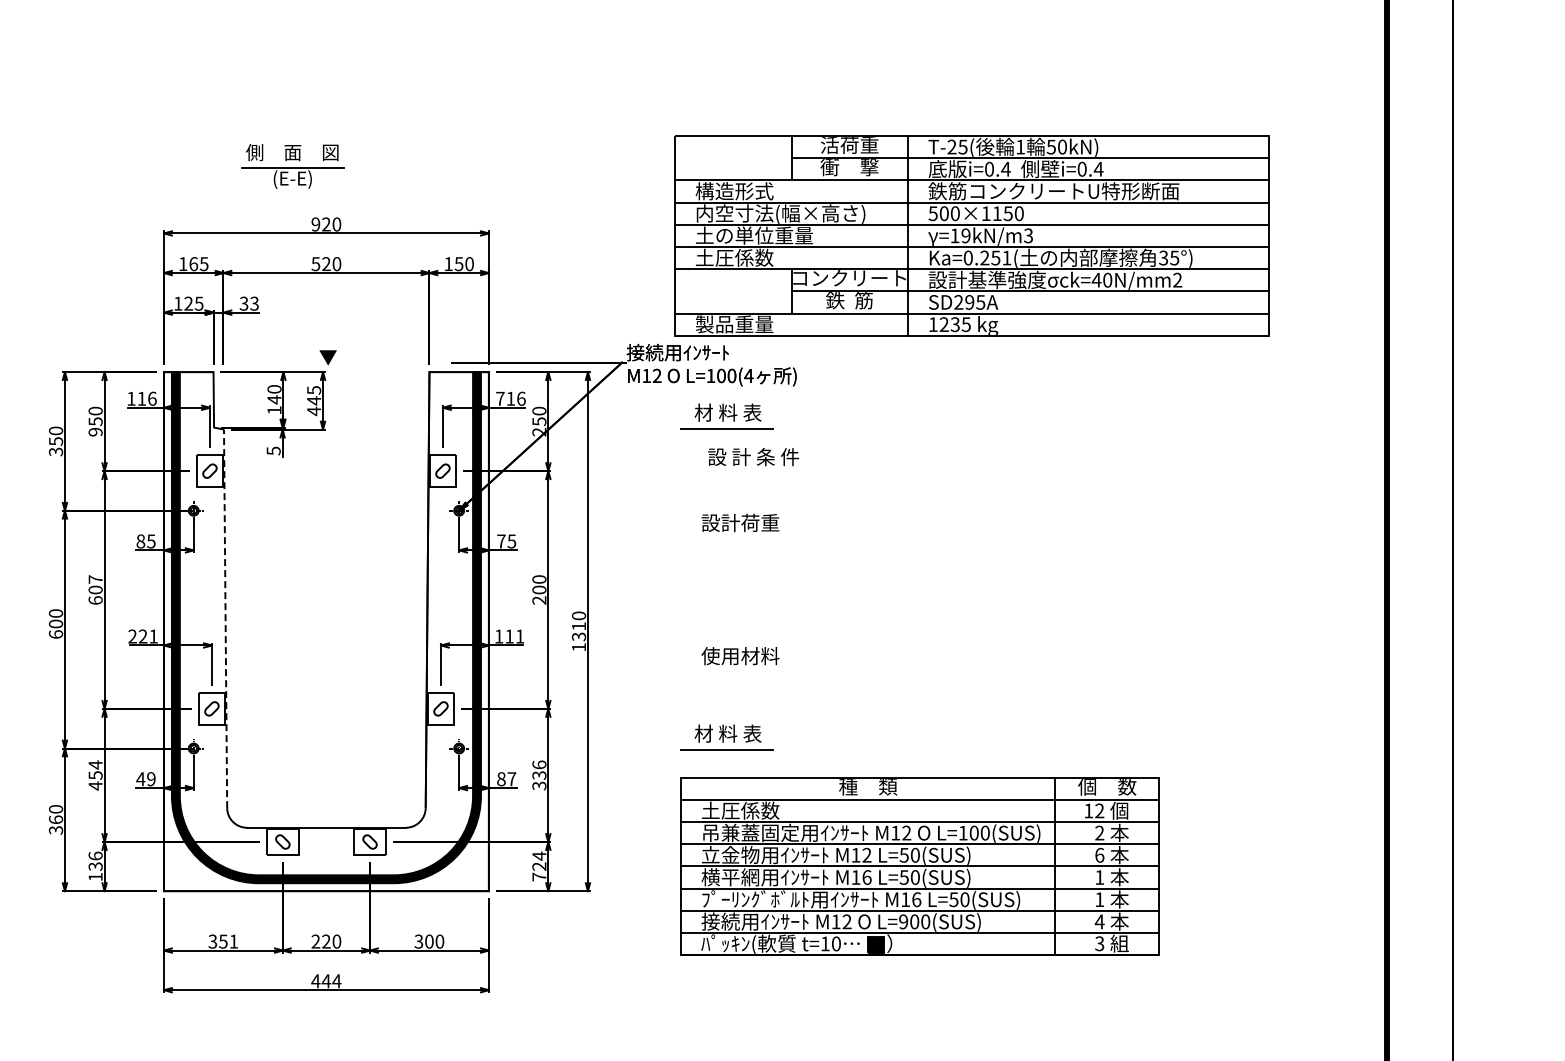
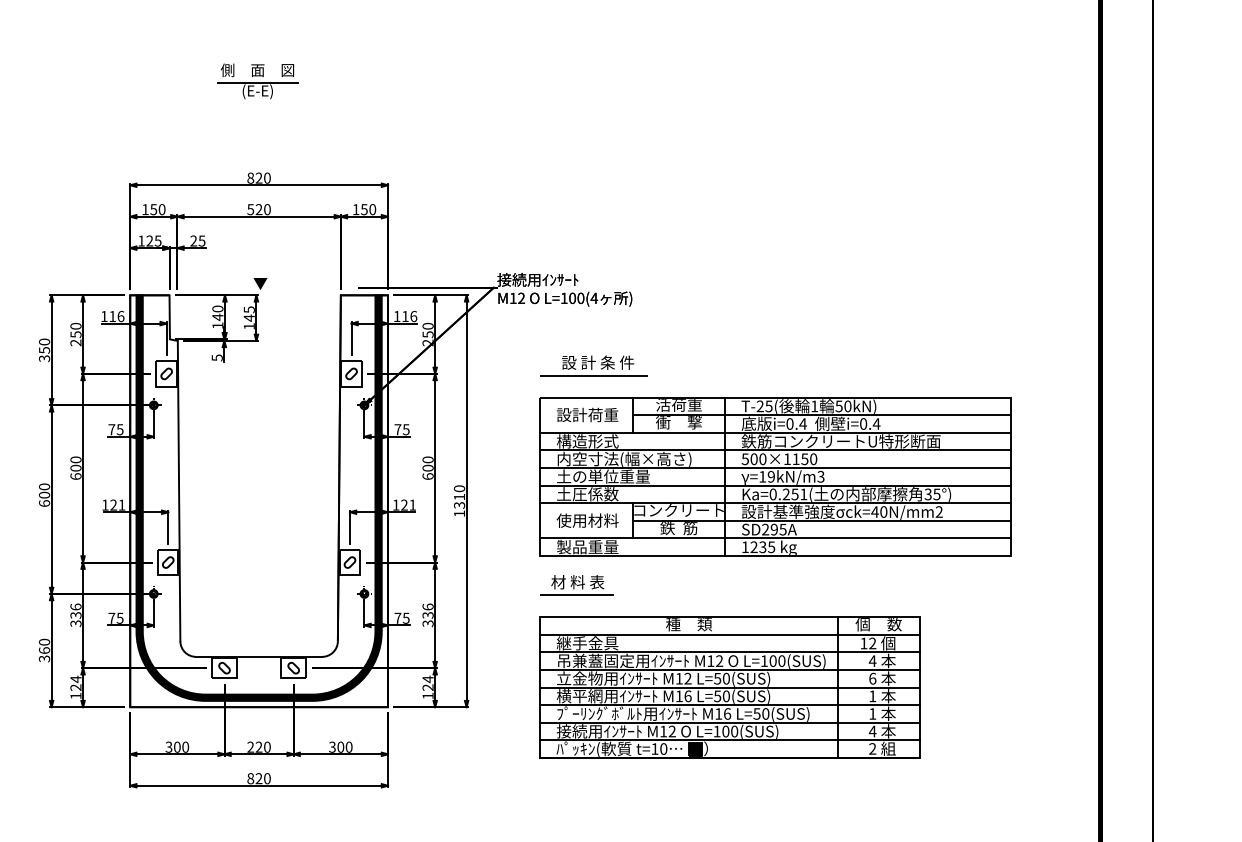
part: (292, 166) -> (257, 81), moved
text: (315, 224) -> (250, 178), 920 -> 820
part: (971, 235) -> (775, 476), moved
text: (198, 264) -> (157, 209), 165 -> 150
text: (248, 303) -> (197, 240), 33 -> 25
text: (500, 398) -> (397, 316), 716 -> 116
text: (313, 411) -> (248, 326), 445 -> 145
part: (726, 416) -> (576, 330), removed
text: (95, 431) -> (75, 342), 950 -> 250
line: (748, 473) -> (594, 375), added
text: (140, 541) -> (111, 429), 85 -> 75
text: (95, 579) -> (75, 459), 607 -> 600
text: (539, 600) -> (428, 476), 200 -> 600
line: (225, 618) -> (179, 490), dashed -> solid
text: (132, 636) -> (105, 505), 221 -> 121
text: (509, 636) -> (404, 505), 111 -> 121
text: (95, 775) -> (75, 615), 454 -> 336
text: (145, 779) -> (115, 618), 49 -> 75
text: (506, 779) -> (401, 618), 87 -> 75
text: (740, 810) -> (587, 643), 土圧係数 -> 継手金具
text: (1099, 832) -> (872, 660), 2 -> 4
text: (95, 860) -> (75, 682), 136 -> 124
text: (539, 876) -> (428, 695), 724 -> 124
text: (903, 921) -> (717, 731), L=900(SUS) -> L=100(SUS)
text: (228, 941) -> (181, 747), 351 -> 300
text: (1099, 943) -> (872, 748), 3 -> 2
text: (326, 981) -> (259, 778), 444 -> 820

